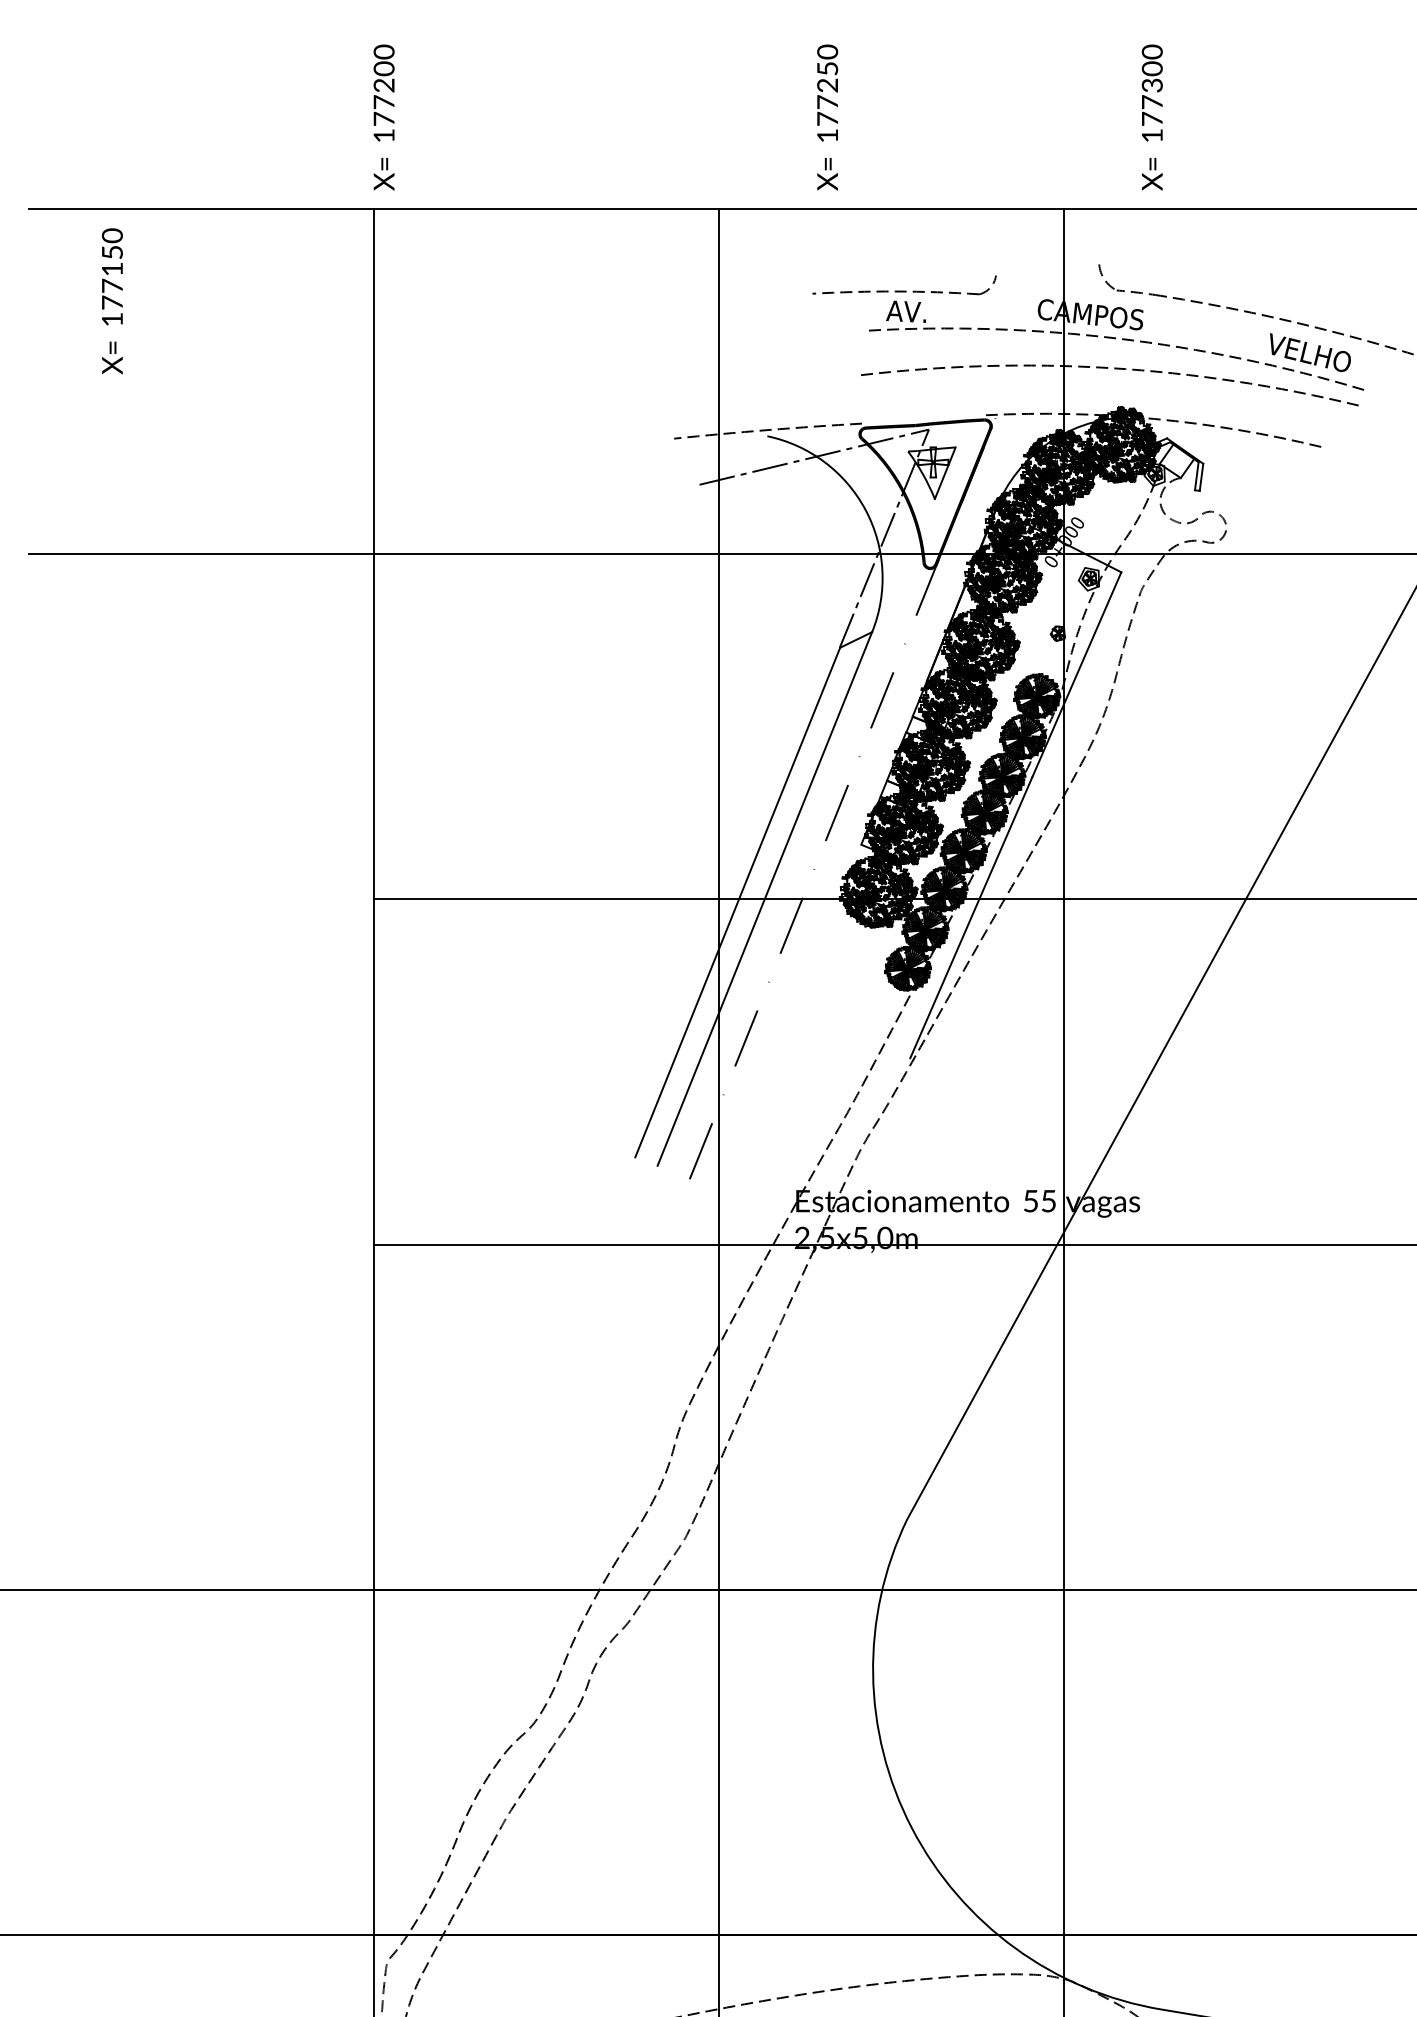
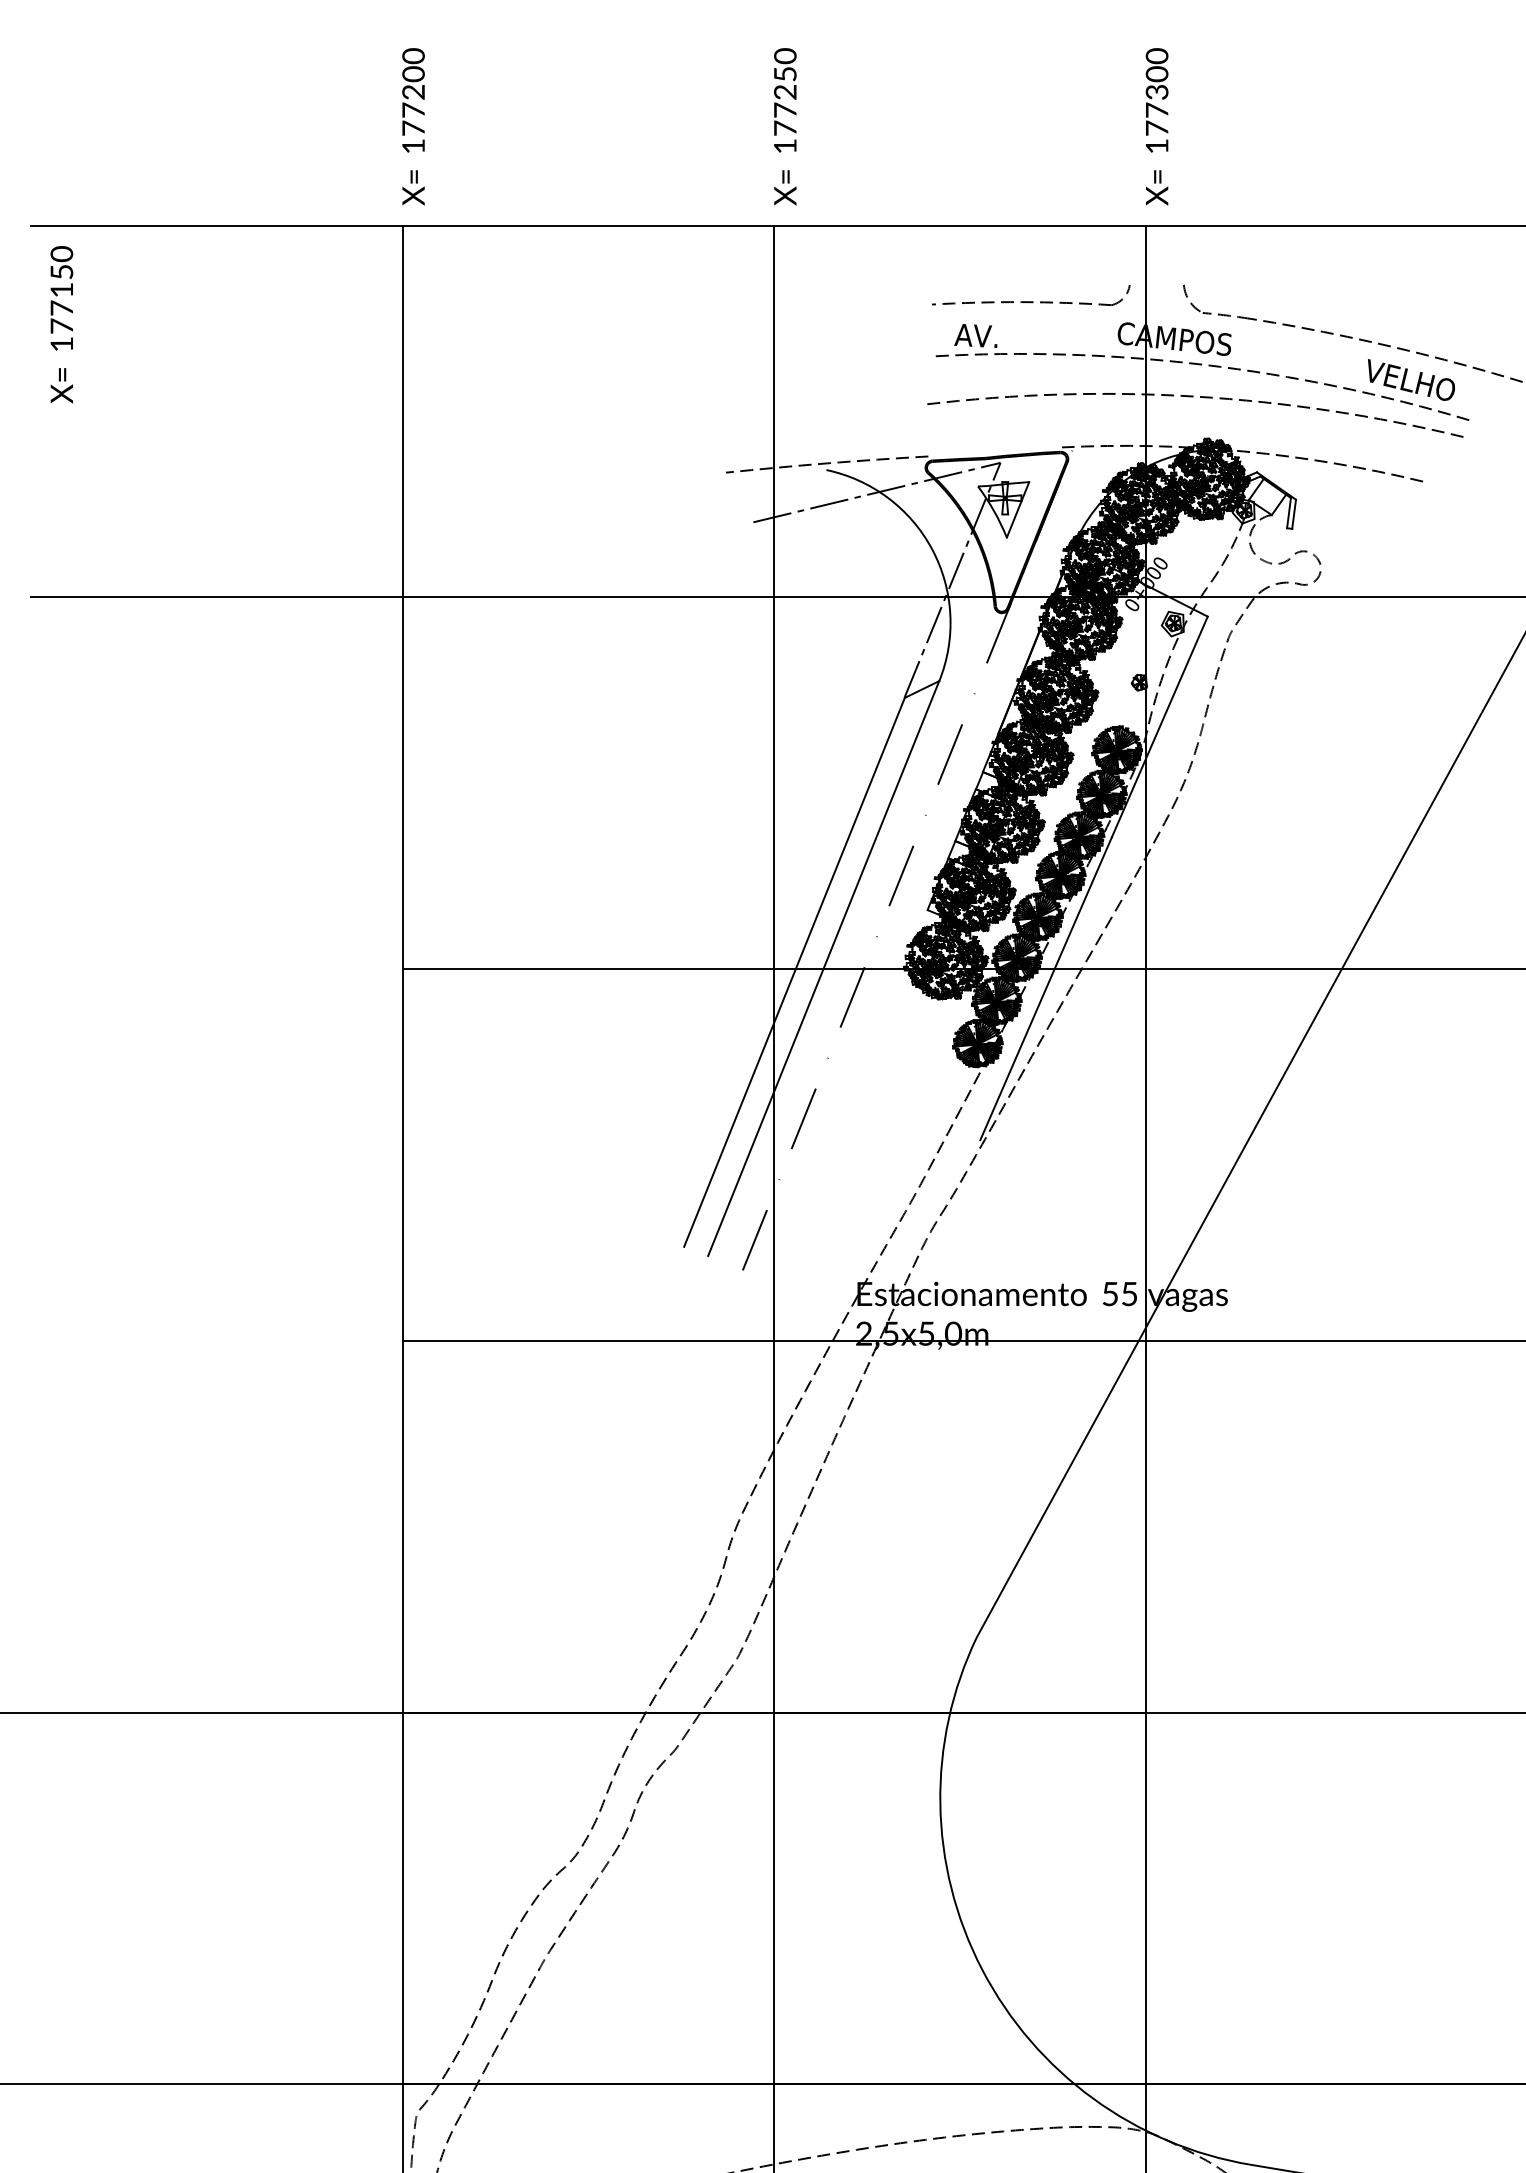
text: (827, 117) -> (785, 126), moved
text: (1151, 117) -> (1156, 126), moved
part: (904, 285) -> (1031, 295), moved
text: (112, 301) -> (61, 324), moved

